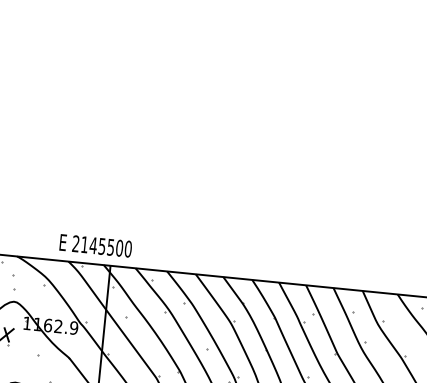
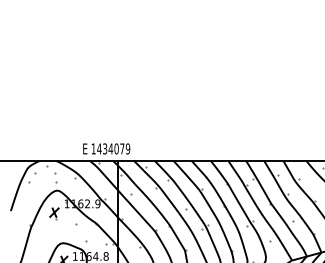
text: (101, 245) -> (110, 148), 2145500 -> 1434079

